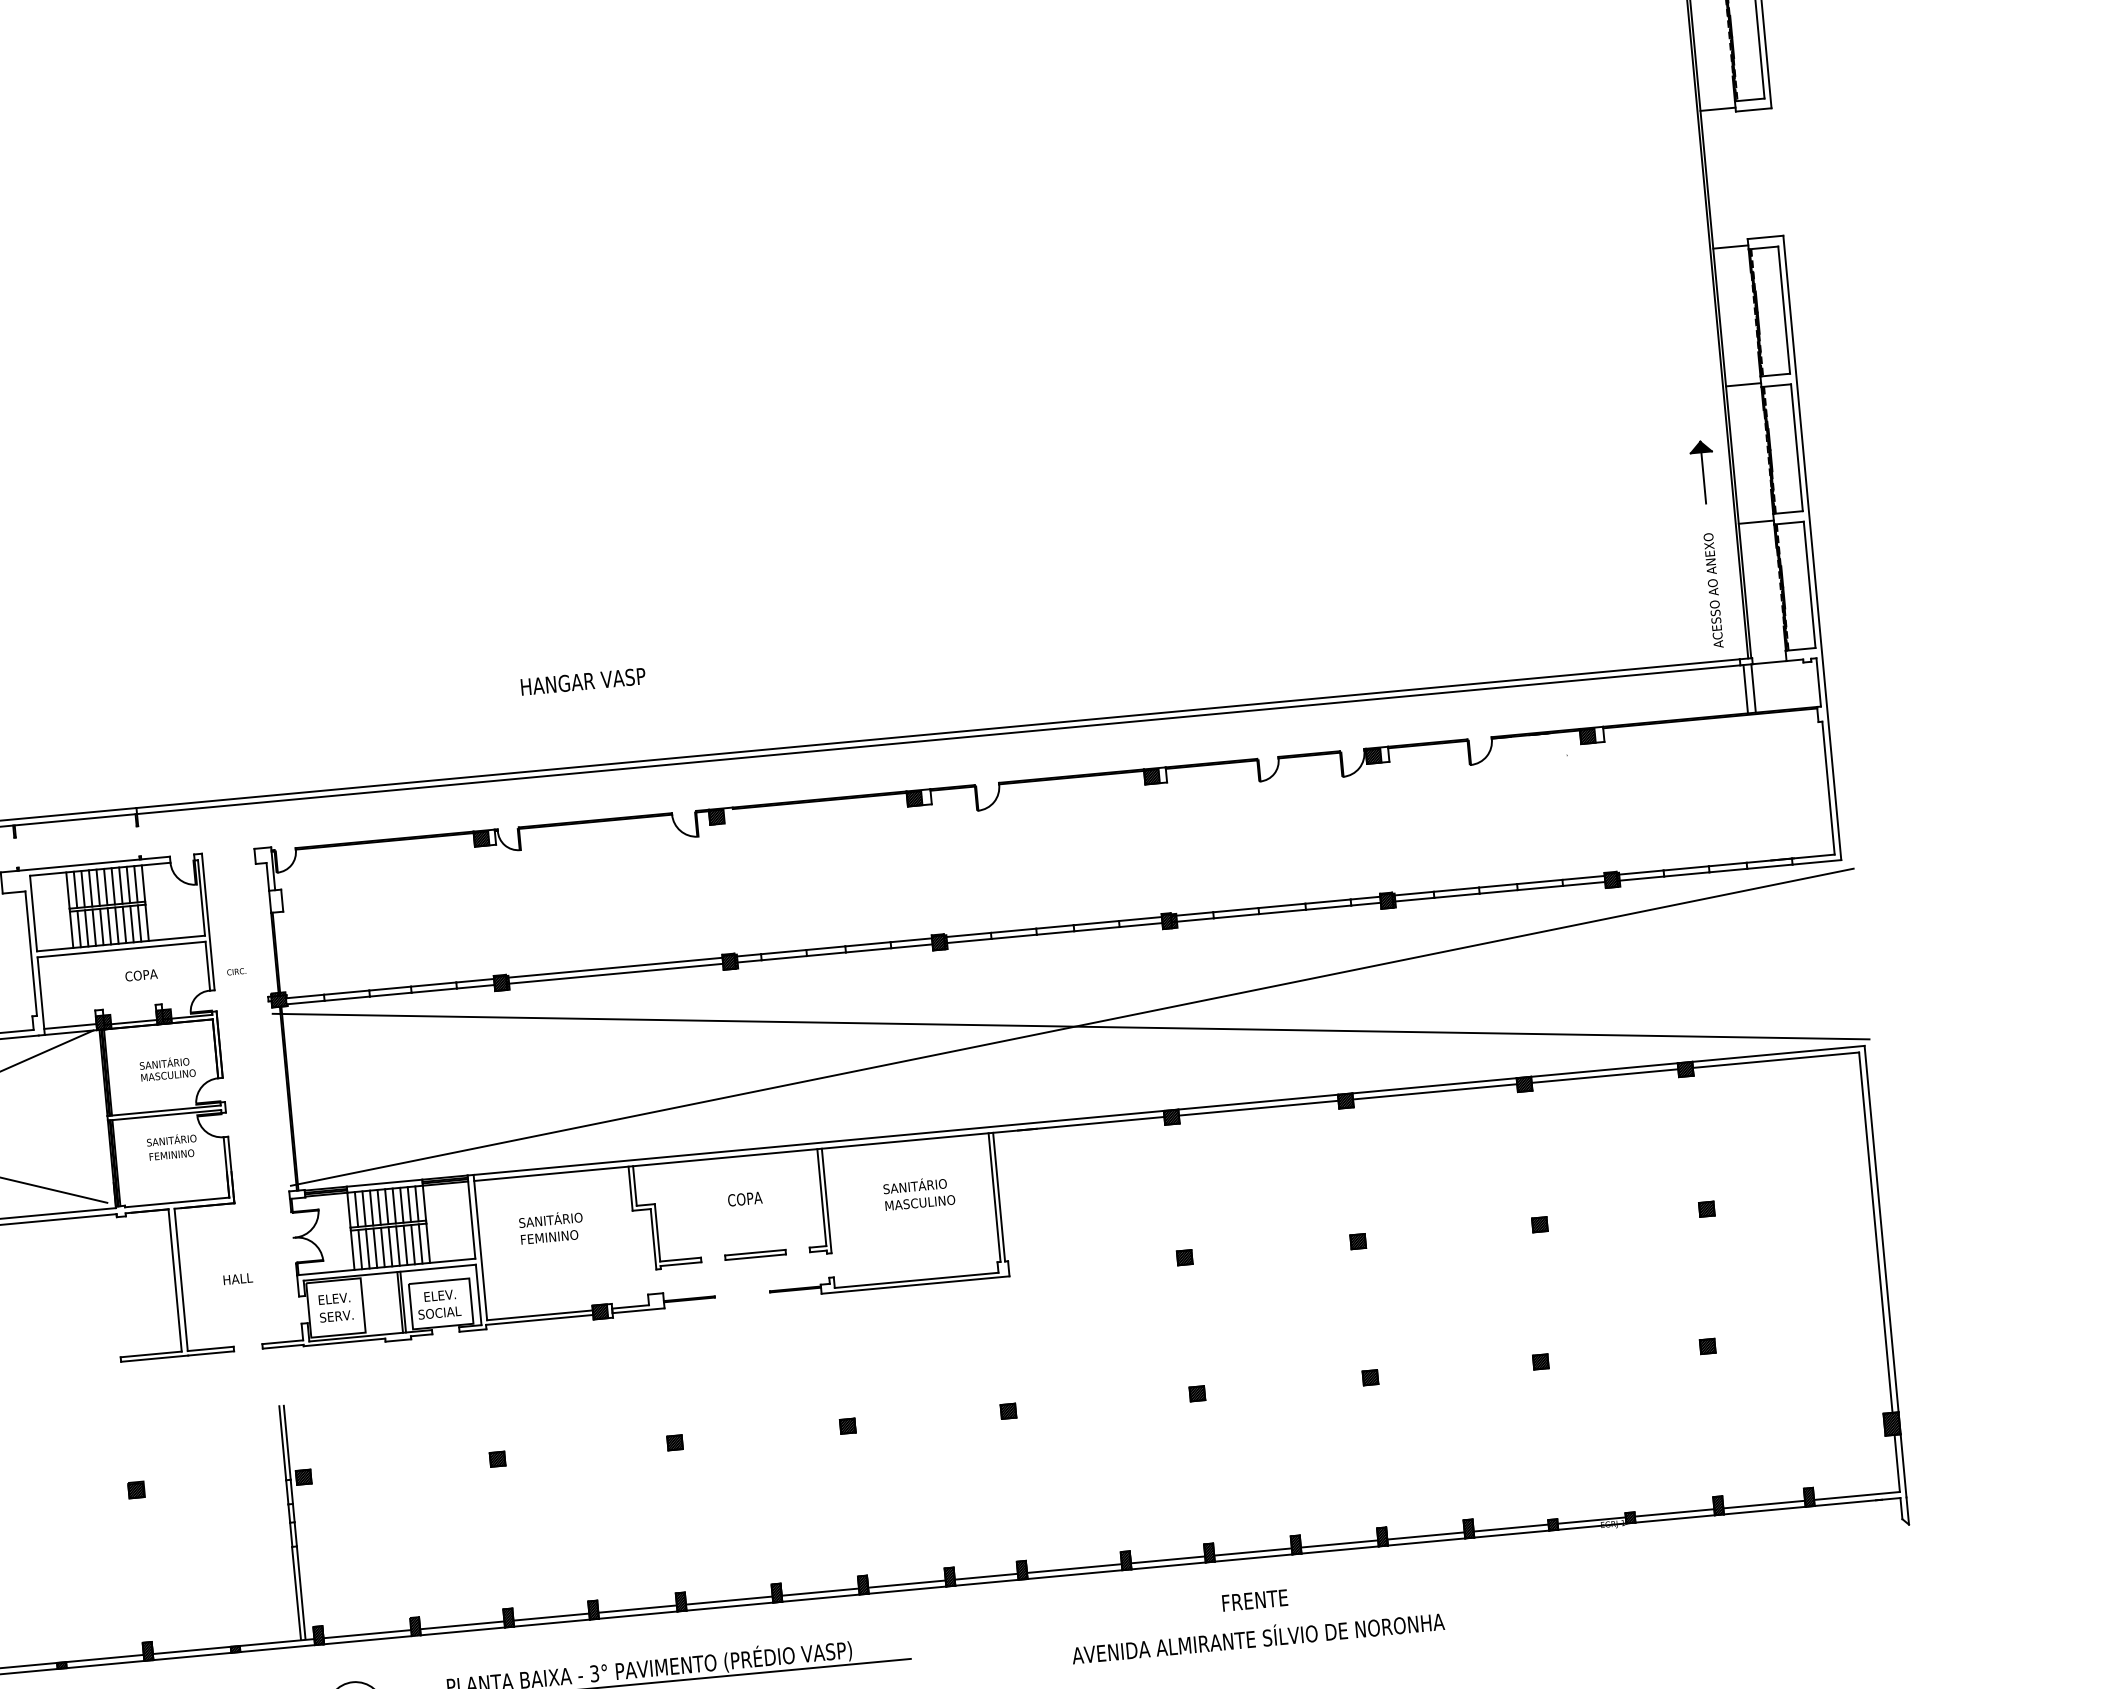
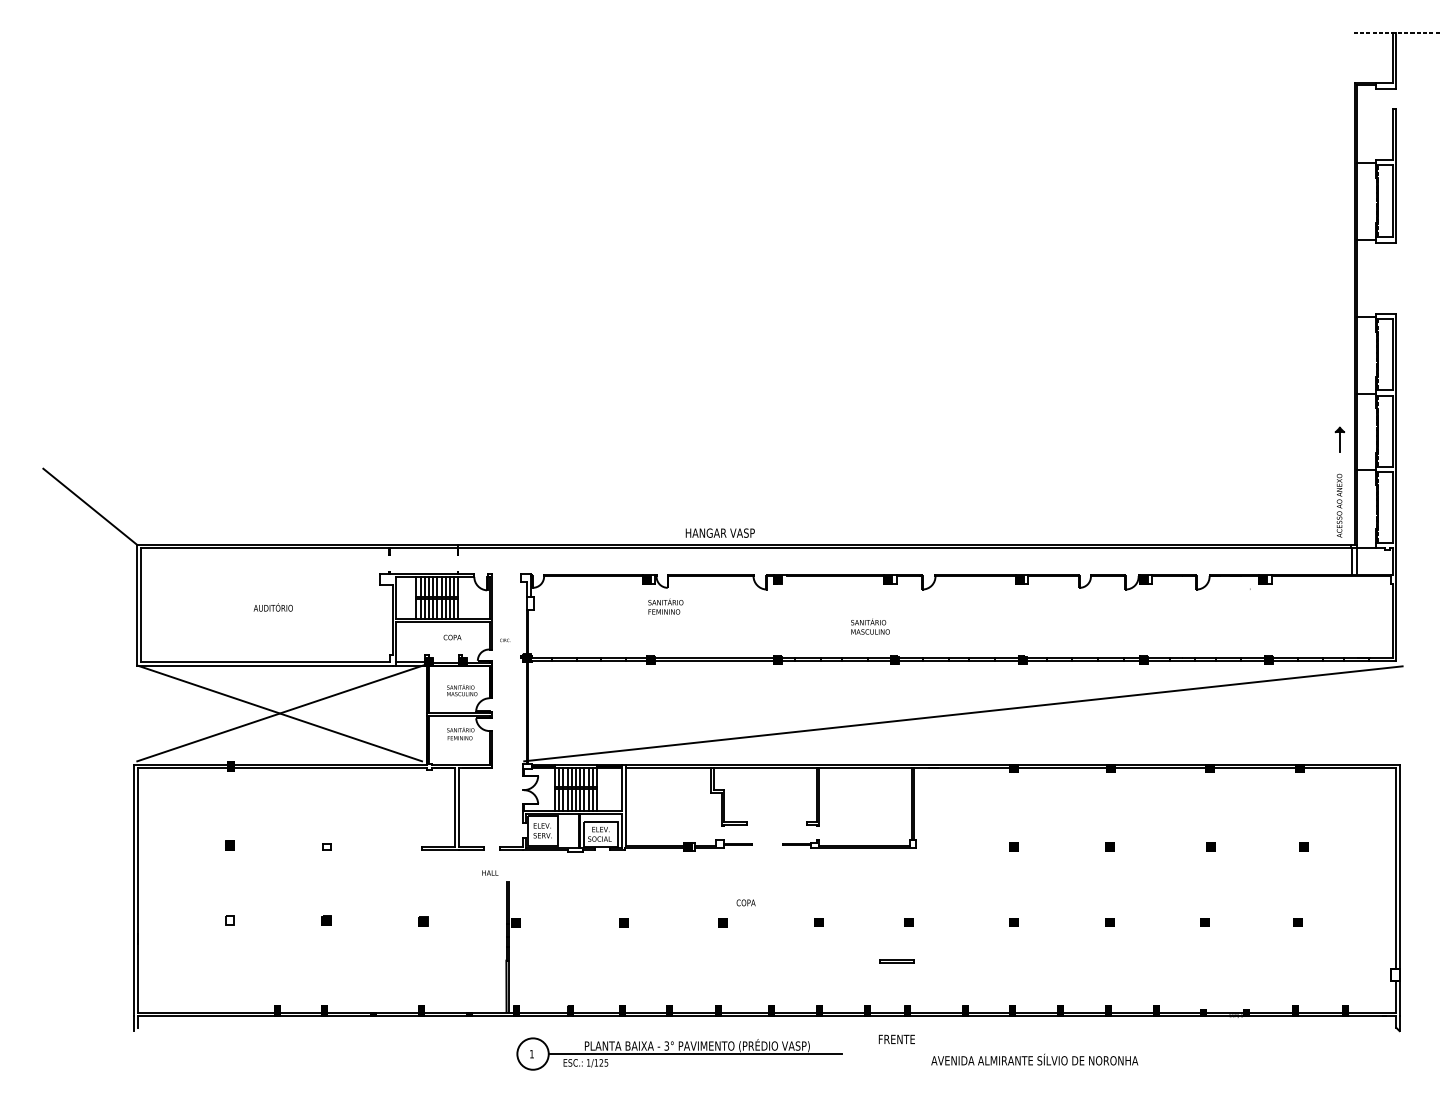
part: (1702, 471) -> (1339, 439), size x0.7
text: (581, 680) -> (719, 532), moved
line: (1070, 1026) -> (962, 713), removed
text: (919, 1193) -> (870, 626), moved
text: (743, 1198) -> (745, 902), moved
text: (550, 1227) -> (665, 606), moved
line: (754, 1253) -> (896, 960), moved
text: (238, 1278) -> (490, 872), moved
hatch: (1892, 1423) -> (1395, 974), removed
text: (1254, 1598) -> (896, 1038), moved

